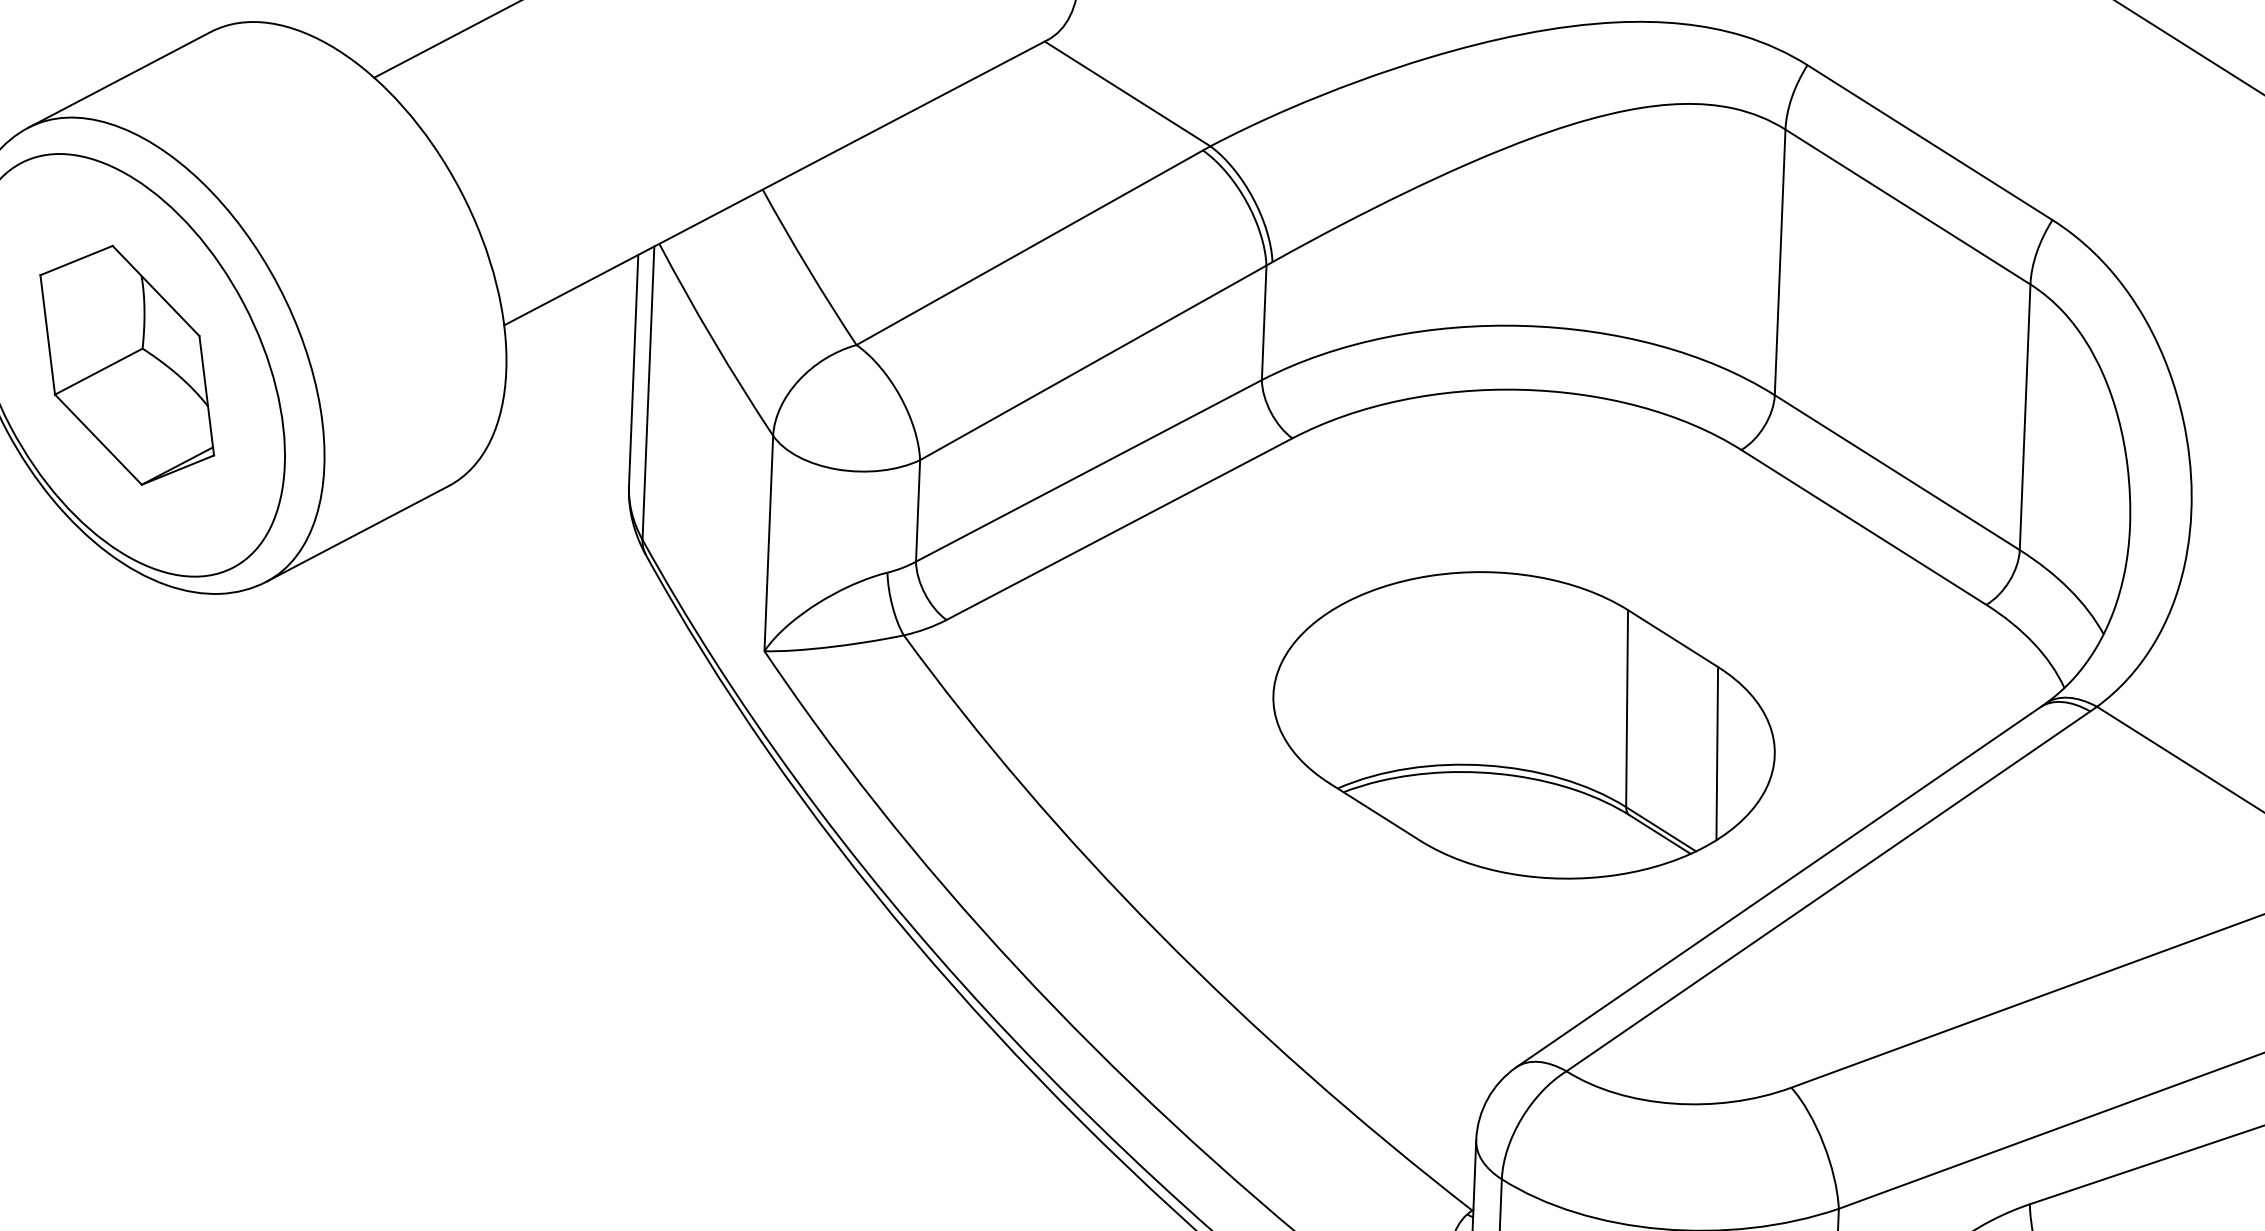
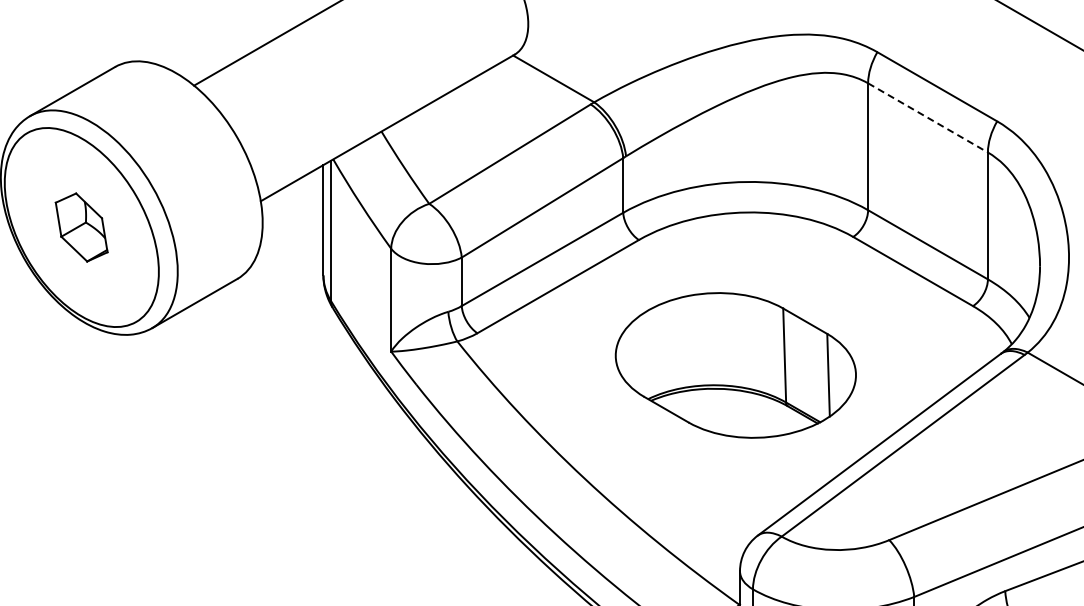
line: (1908, 208) -> (928, 118), solid -> dashed
part: (126, 365) -> (81, 227), size x0.6
part: (1523, 725) -> (735, 365), moved

